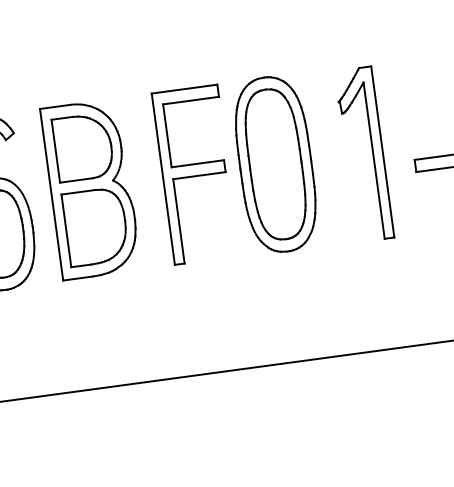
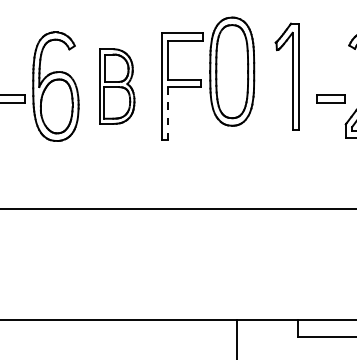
part: (363, 154) -> (286, 76), moved
part: (276, 164) -> (232, 71), moved
part: (91, 189) -> (117, 86), size x0.7
line: (179, 221) -> (168, 113), solid -> dashed

